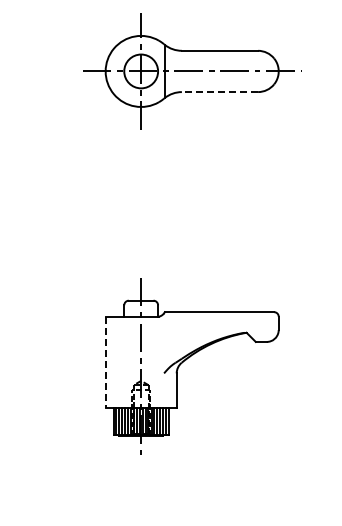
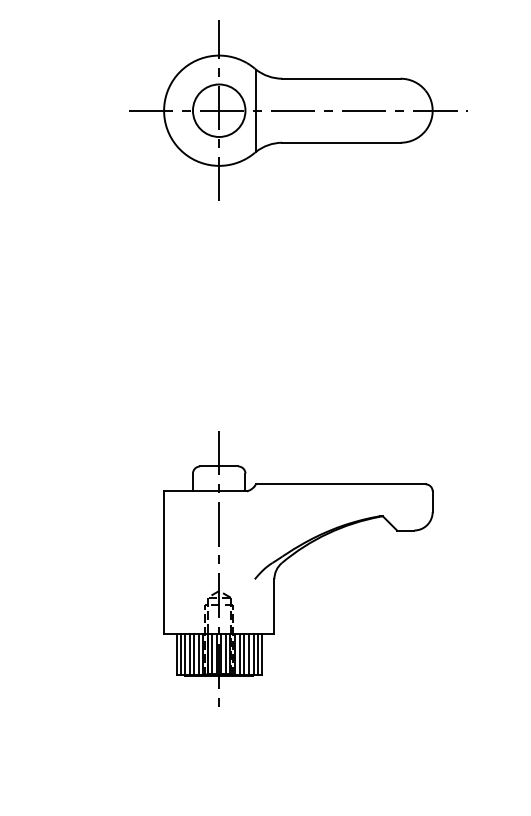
line: (219, 92) -> (340, 143), dashed -> solid
line: (105, 362) -> (163, 562), dashed -> solid

